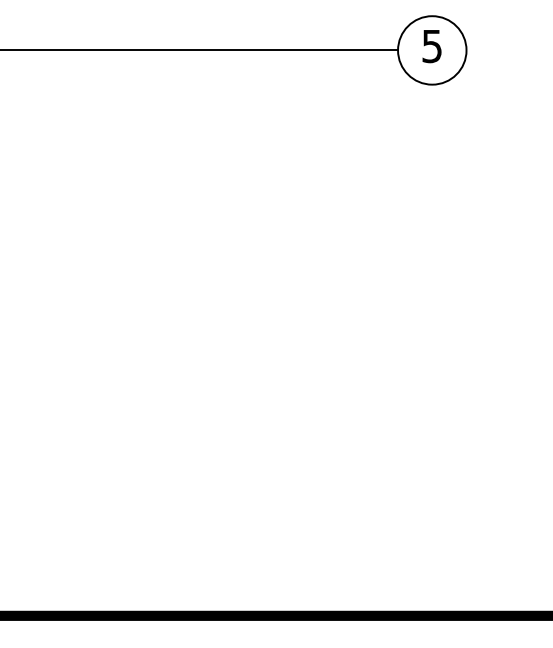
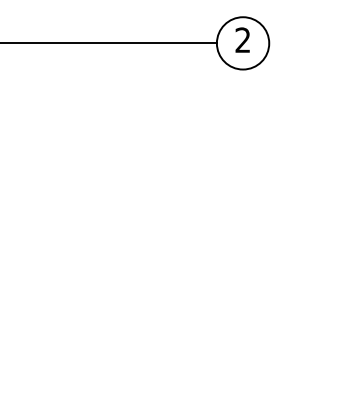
text: (431, 46) -> (242, 40), 5 -> 2

